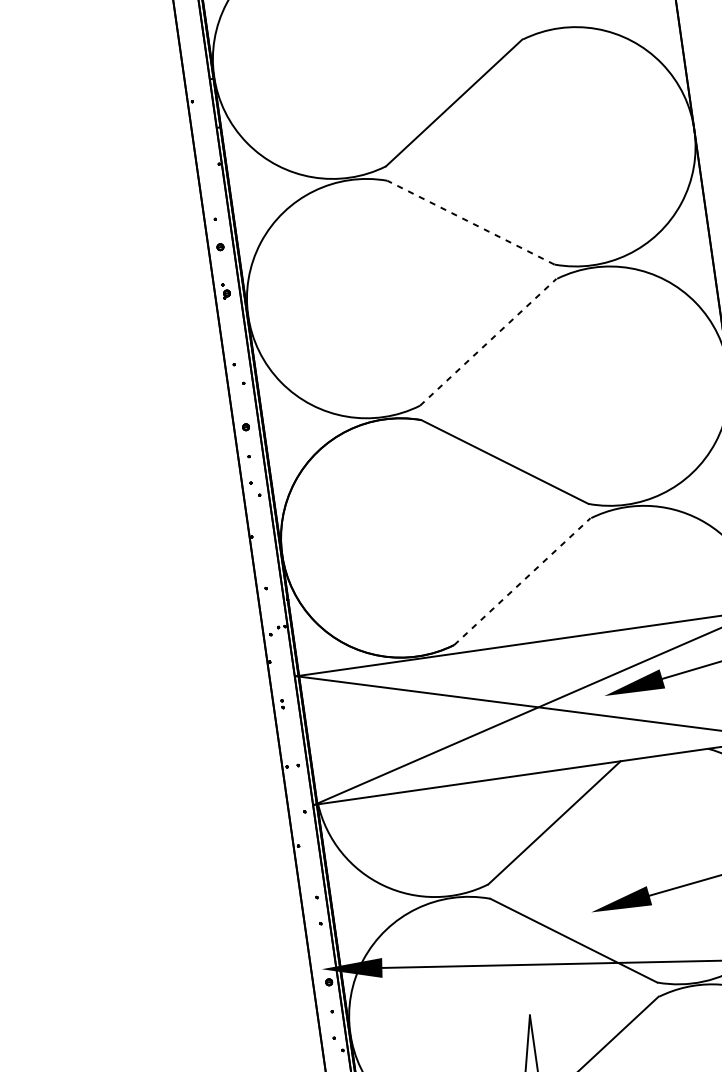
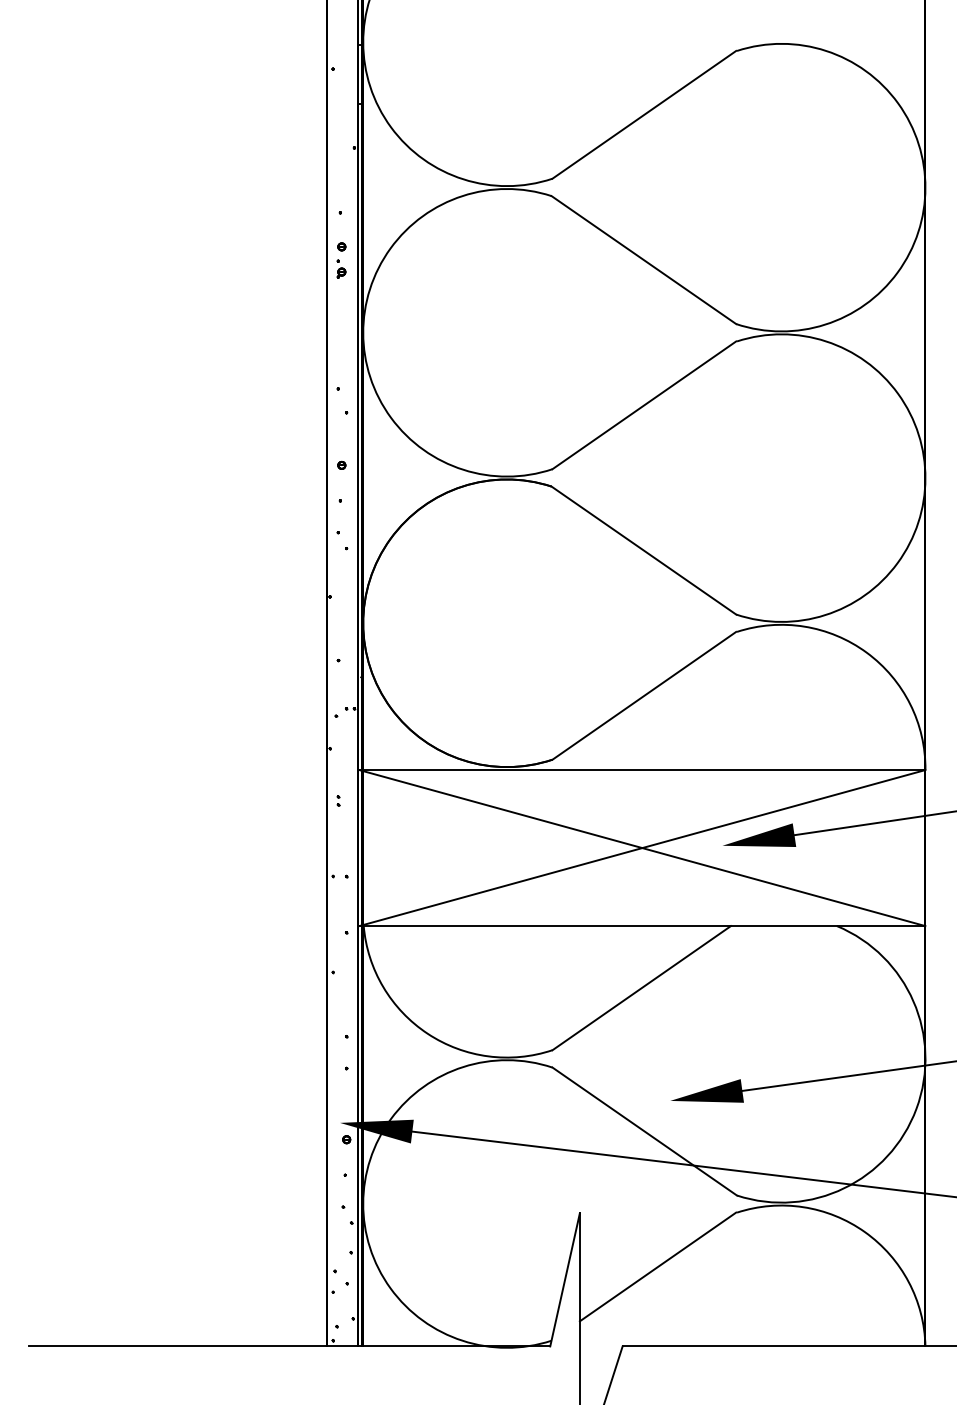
line: (470, 222) -> (643, 259), dashed -> solid
part: (226, 290) -> (341, 268), moved
line: (488, 342) -> (644, 405), dashed -> solid
line: (522, 581) -> (644, 695), dashed -> solid

